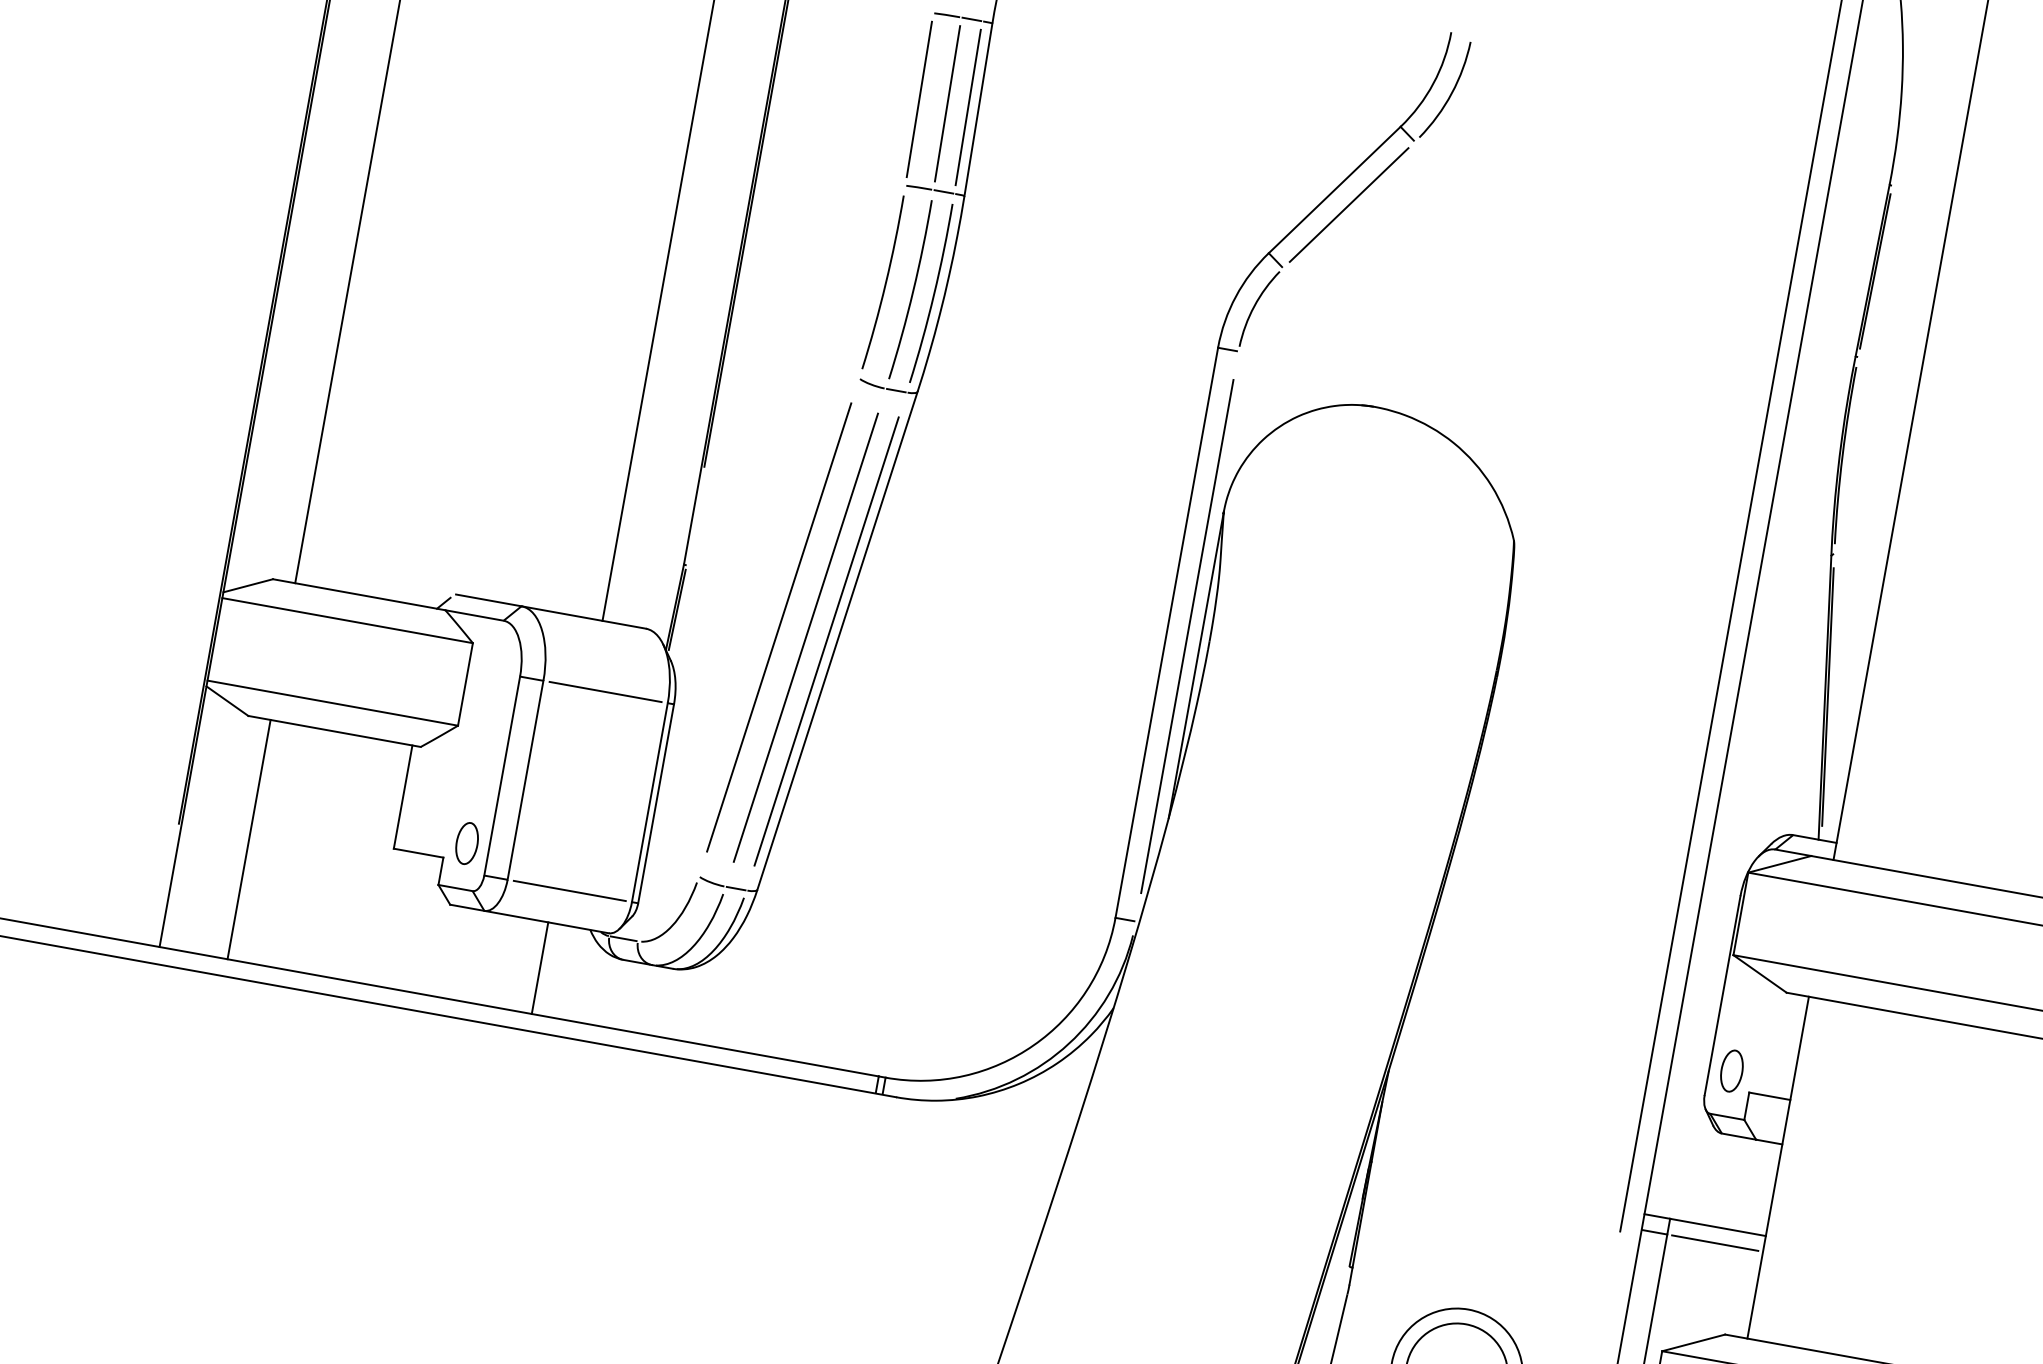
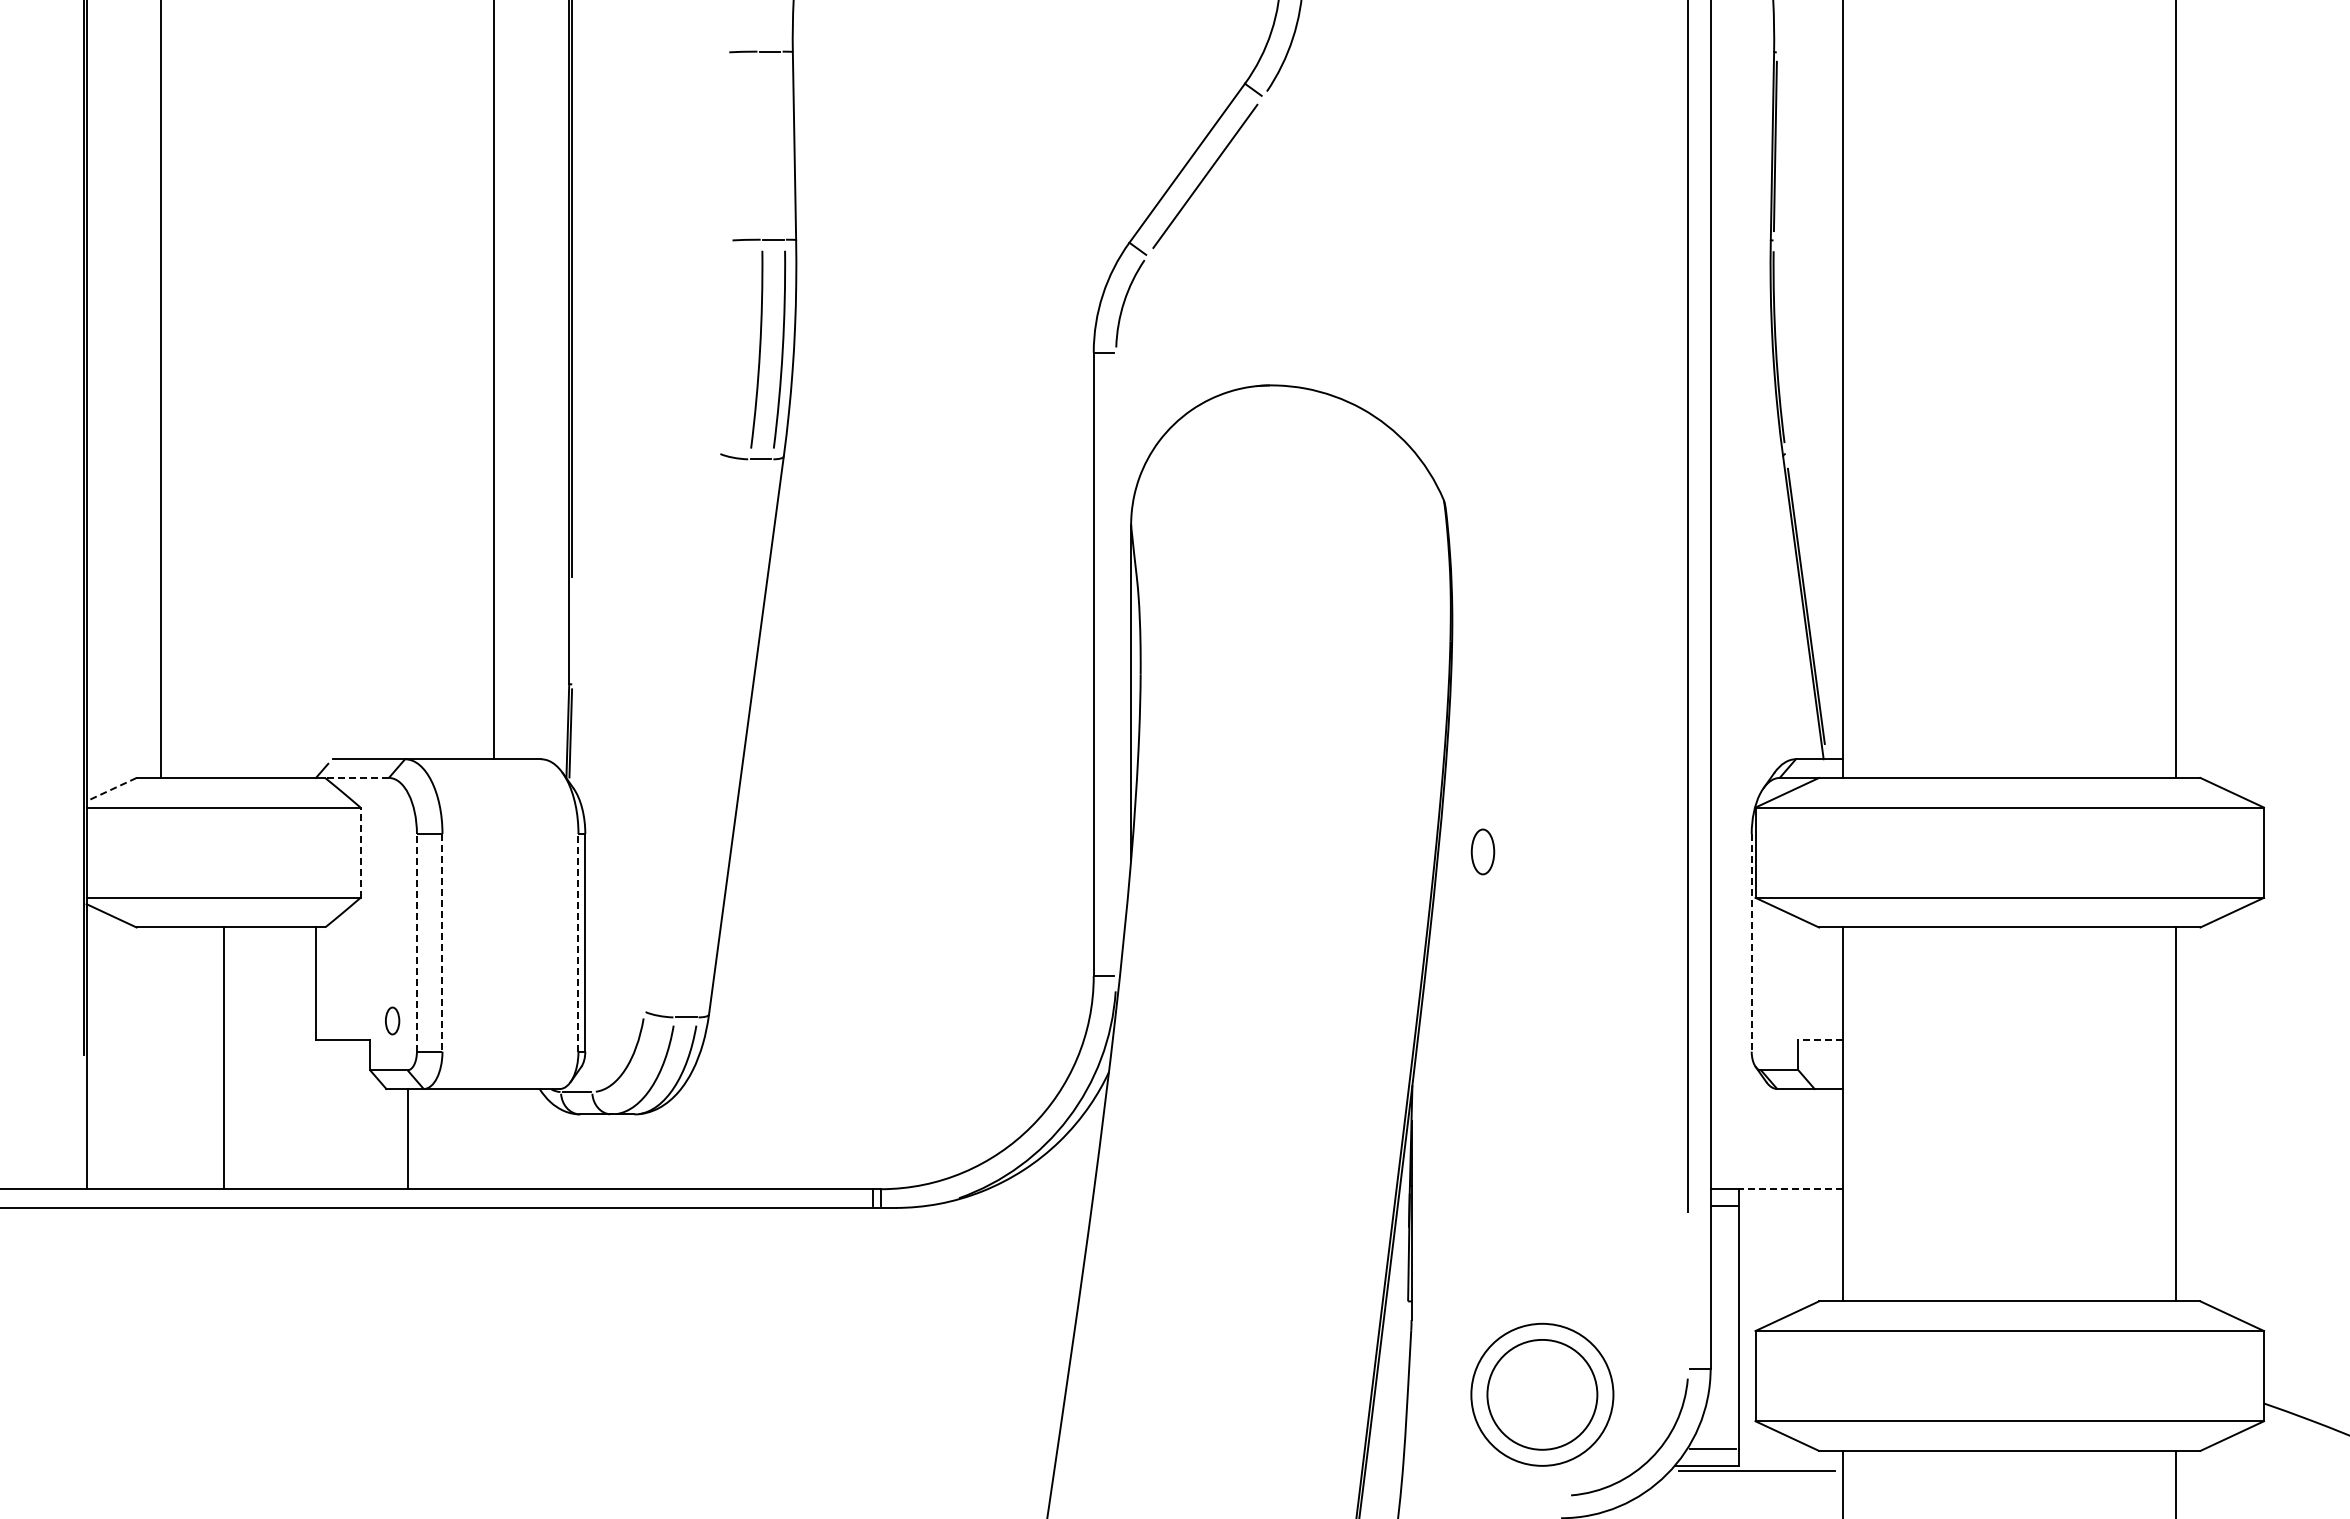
line: (918, 99) -> (729, 146), removed
line: (947, 103) -> (760, 145), removed
line: (967, 107) -> (782, 145), removed
curve: (884, 283) -> (728, 347), removed
line: (248, 585) -> (111, 789), solid -> dashed
line: (475, 615) -> (357, 777), solid -> dashed
line: (778, 627) -> (681, 732), removed
line: (1187, 635) -> (1116, 663), removed
line: (806, 637) -> (712, 738), removed
line: (826, 641) -> (734, 738), removed
line: (465, 684) -> (360, 852), solid -> dashed
line: (605, 692) -> (510, 834), removed
line: (501, 775) -> (416, 942), solid -> dashed
line: (525, 780) -> (442, 942), solid -> dashed
line: (649, 802) -> (578, 942), solid -> dashed
line: (248, 839) -> (223, 1058), moved
part: (467, 843) -> (392, 1020), size x0.6
line: (569, 890) -> (510, 1051), removed
line: (539, 968) -> (407, 1139), moved
line: (1722, 995) -> (1751, 942), solid -> dashed
part: (1731, 1070) -> (1482, 851), moved
line: (1769, 1096) -> (1820, 1040), solid -> dashed
line: (1717, 1227) -> (1790, 1189), solid -> dashed
line: (1714, 1243) -> (1790, 1206), removed

